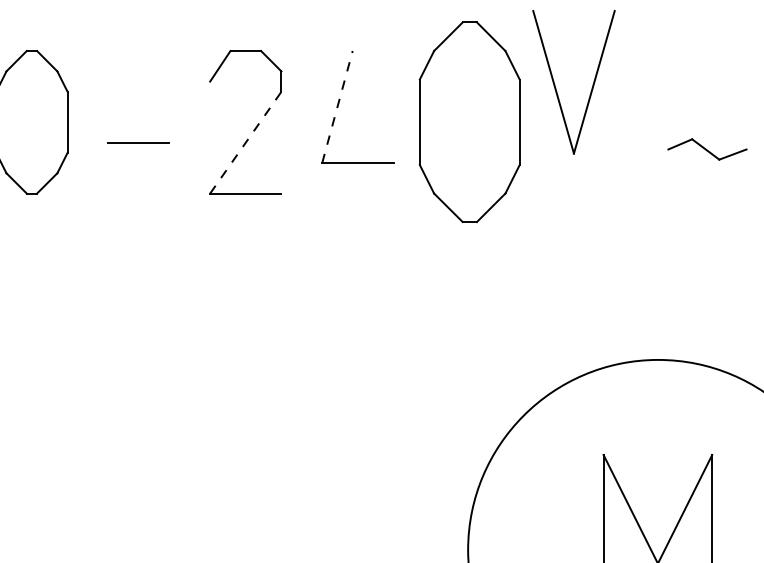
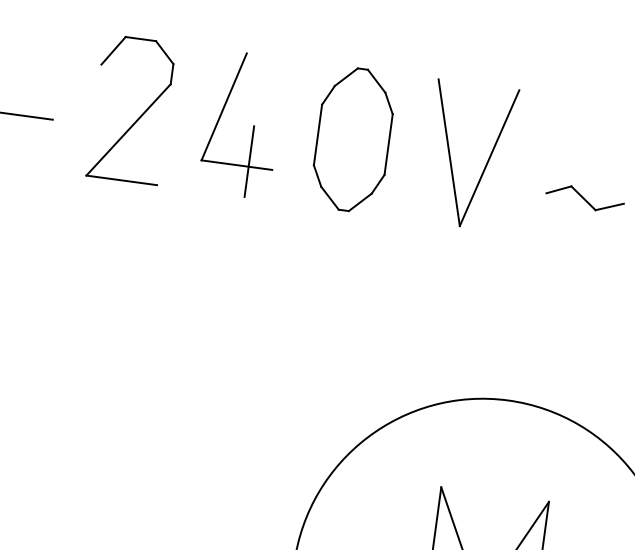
part: (556, 88) -> (451, 159), moved
line: (337, 106) -> (224, 106), dashed -> solid
part: (469, 122) -> (352, 139), size x0.71
line: (246, 142) -> (129, 129), dashed -> solid
line: (369, 157) -> (249, 161), added

